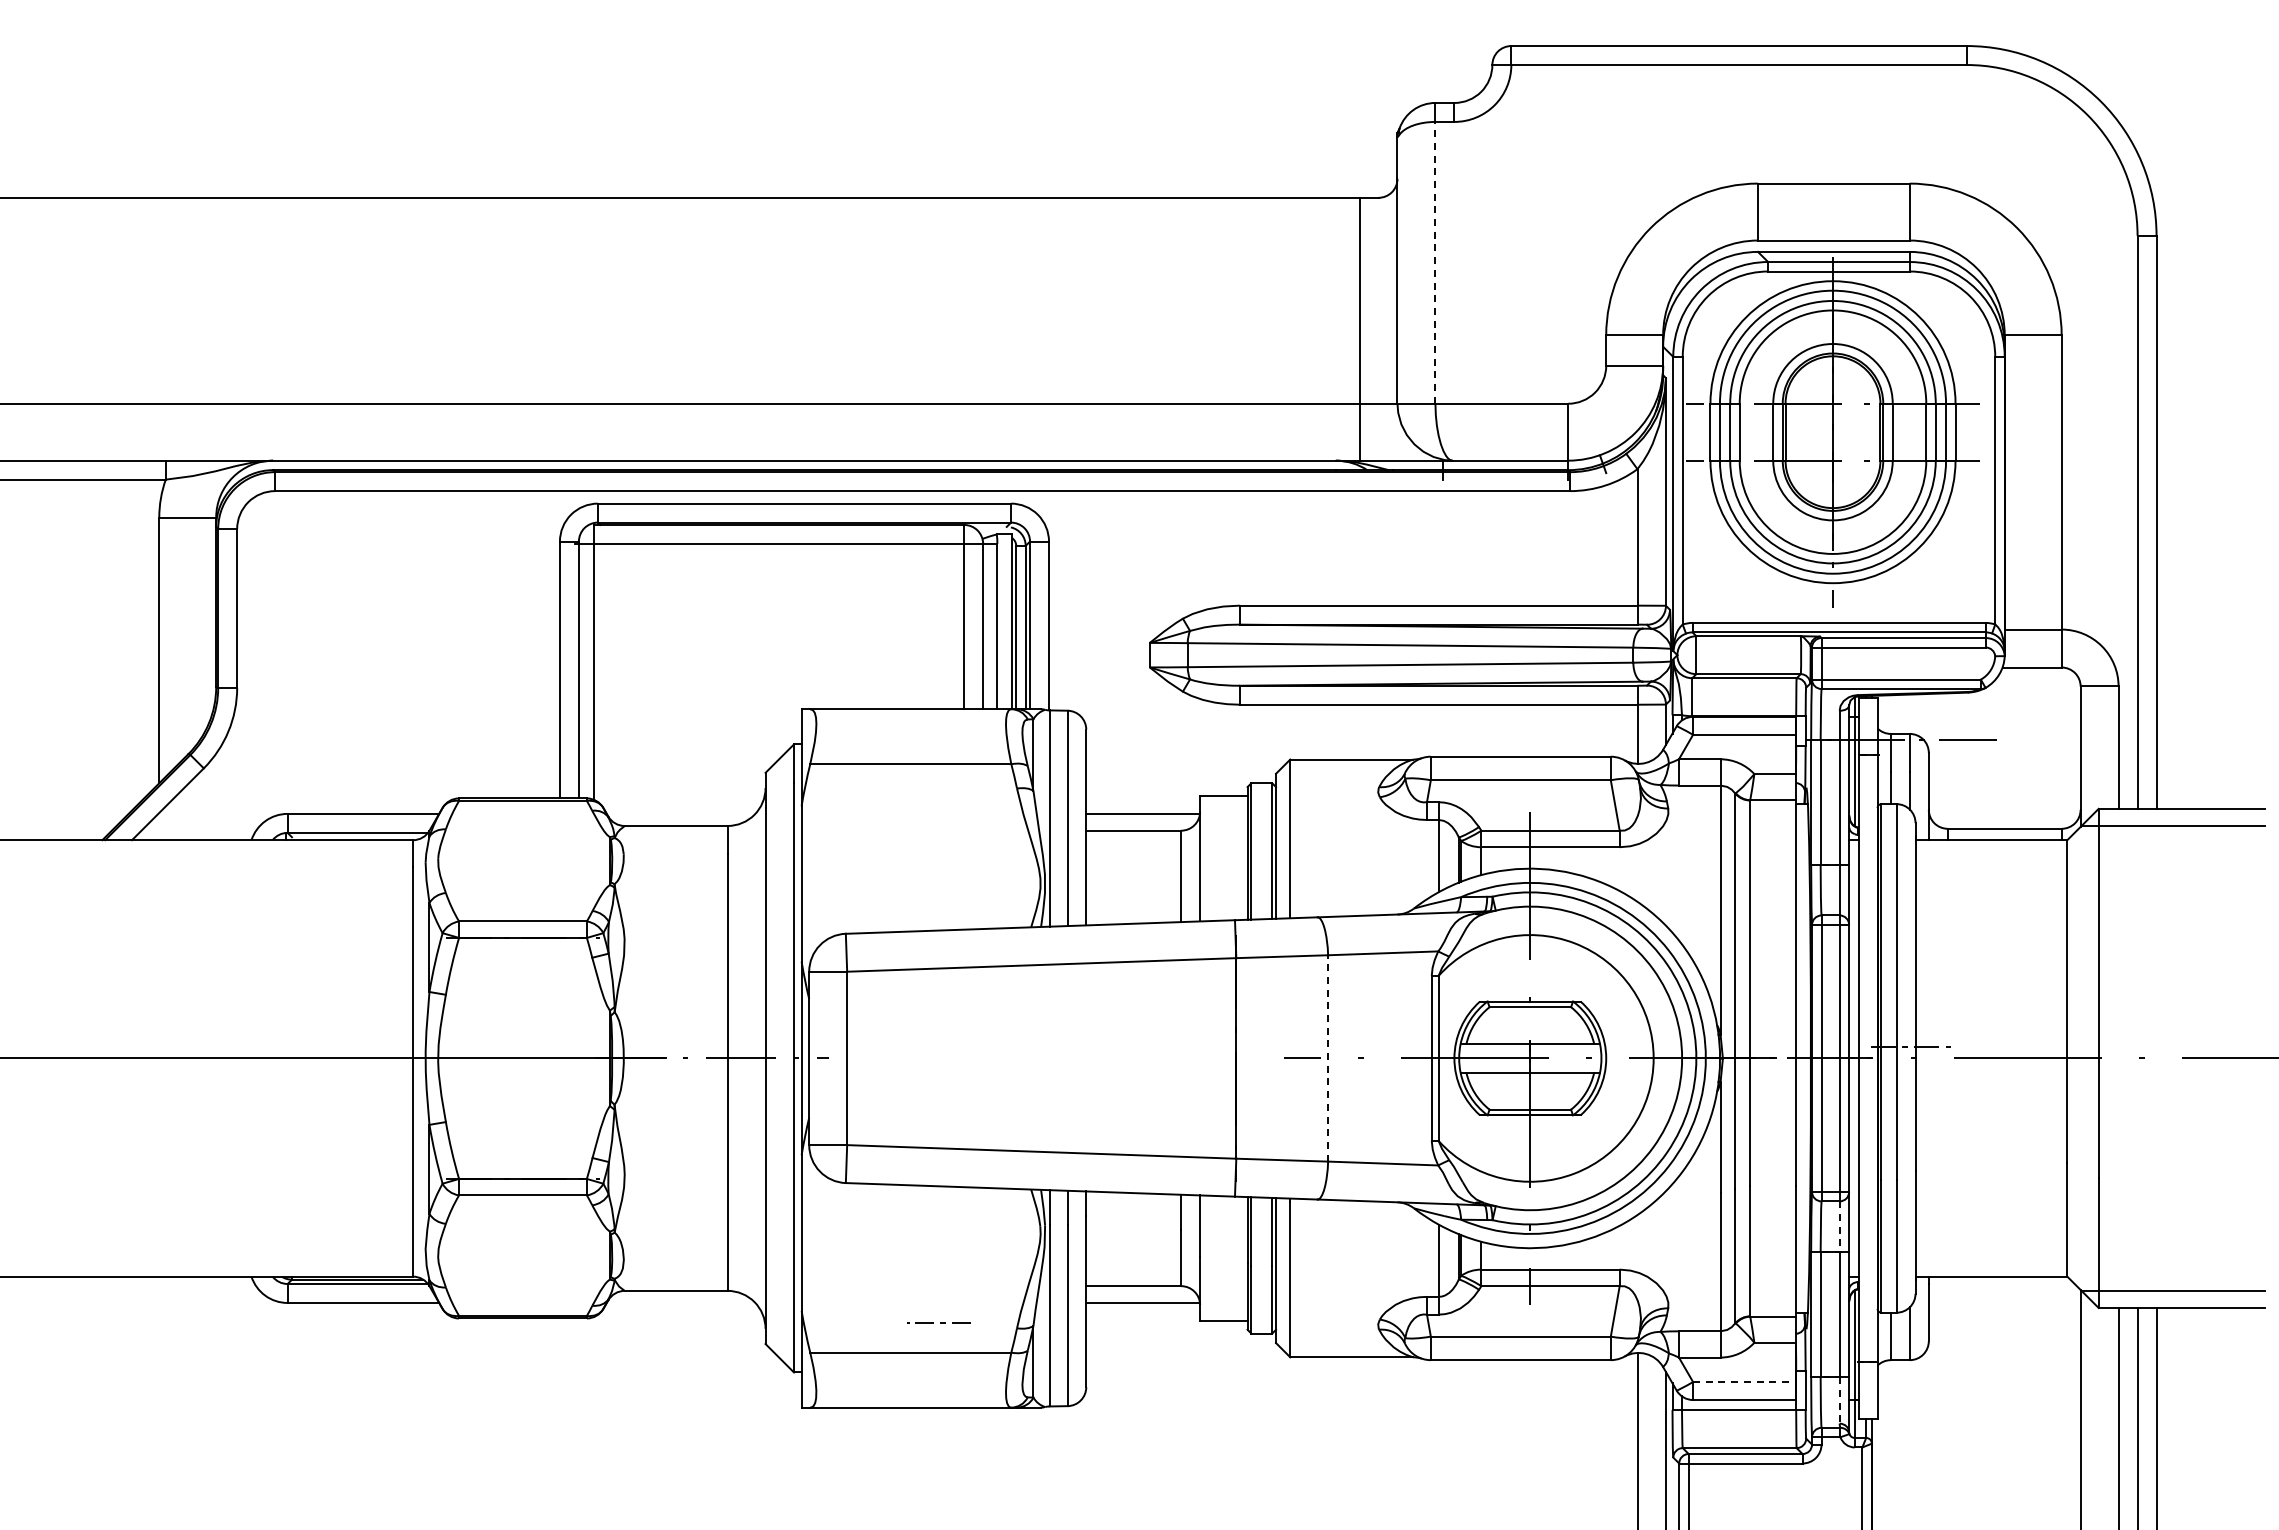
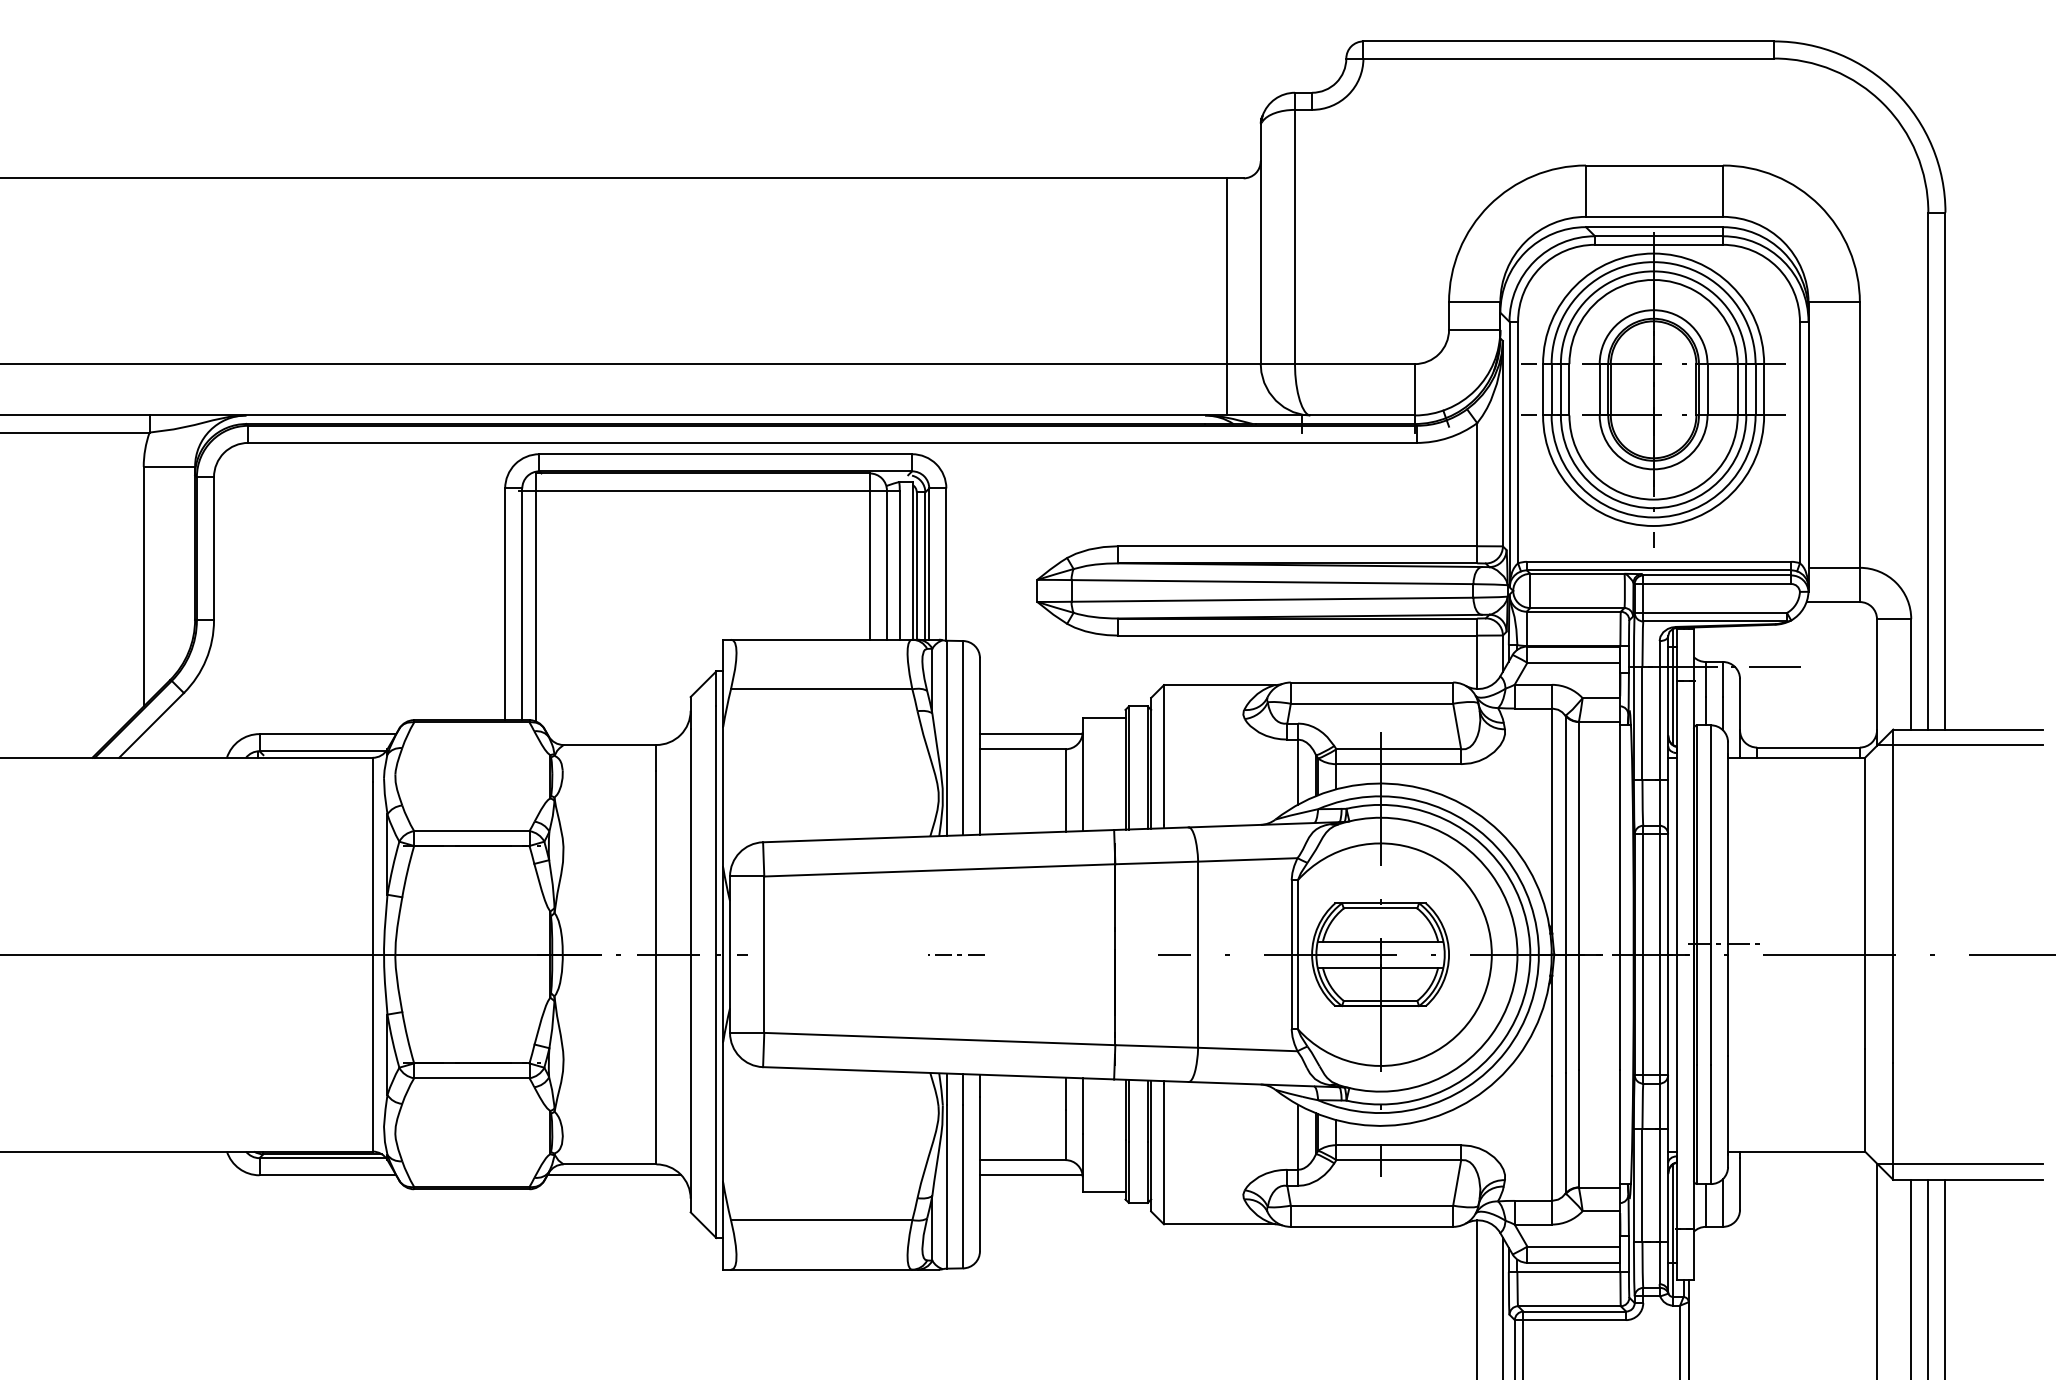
line: (1435, 262) -> (1295, 236), dashed -> solid
line: (1328, 1057) -> (1198, 953), dashed -> solid
line: (1839, 1227) -> (1659, 1107), dashed -> solid
line: (680, 1302) -> (613, 1174), added
line: (940, 1322) -> (957, 953), moved
line: (1745, 1382) -> (1574, 1247), dashed -> solid
line: (1839, 1400) -> (1659, 1263), dashed -> solid

